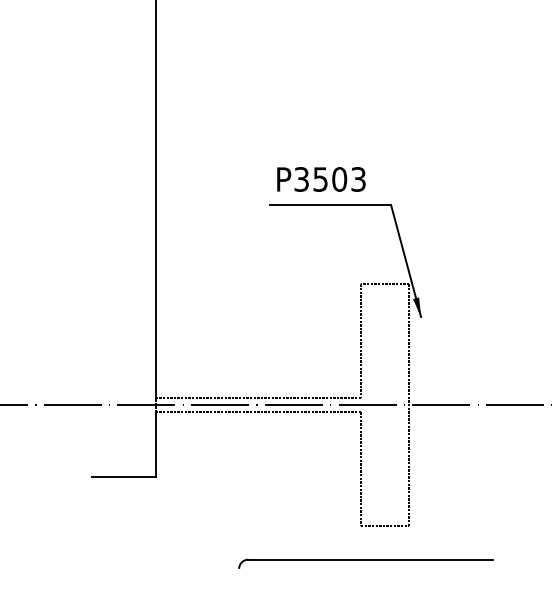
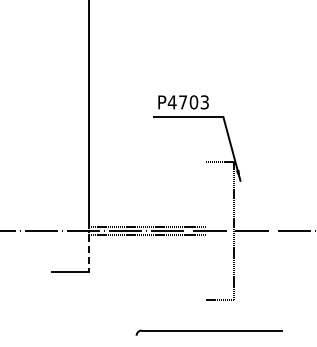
text: (310, 179) -> (177, 102), P3503 -> P4703
line: (361, 340) -> (206, 194), removed
line: (156, 445) -> (89, 254), solid -> dashed
line: (361, 468) -> (206, 267), removed
part: (365, 563) -> (208, 332), moved

